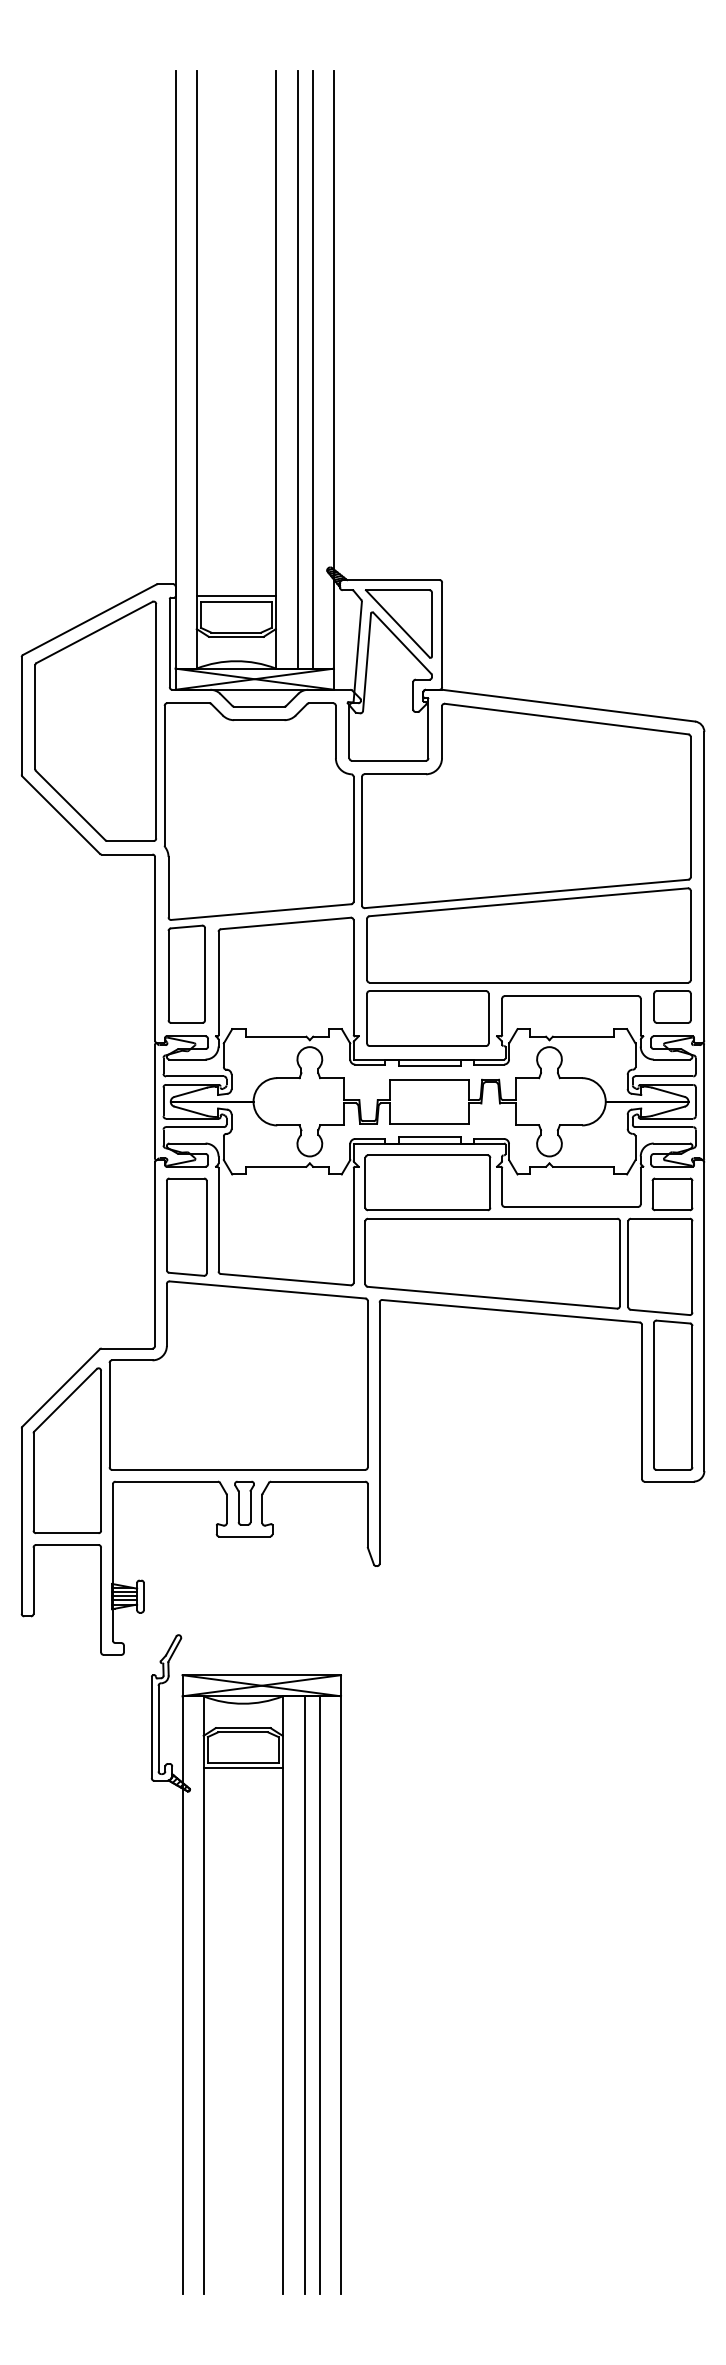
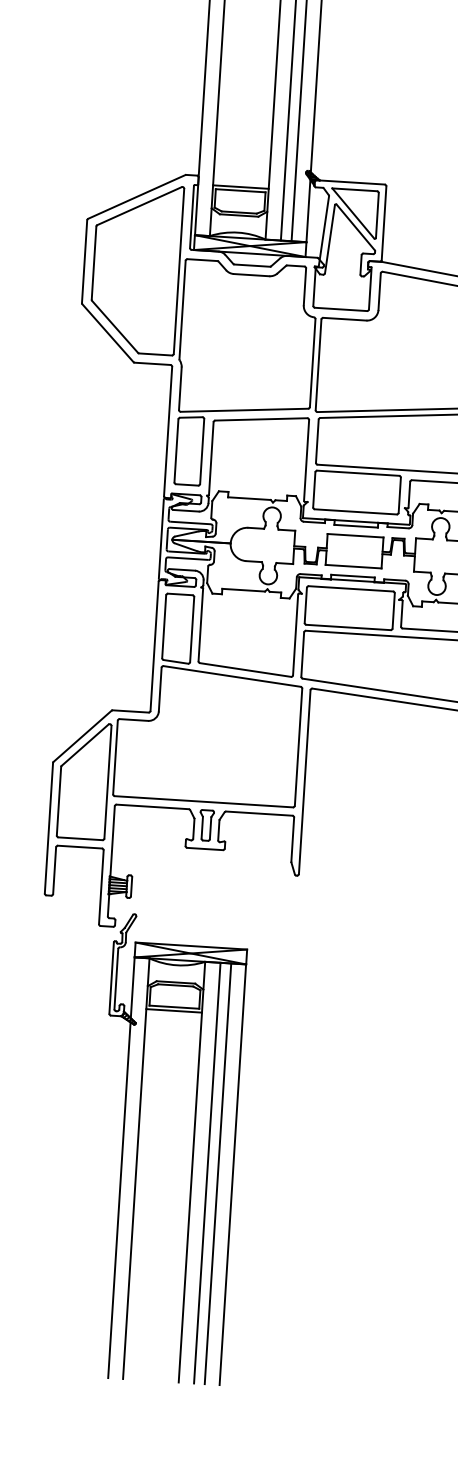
part: (282, 1964) -> (193, 1150), moved

